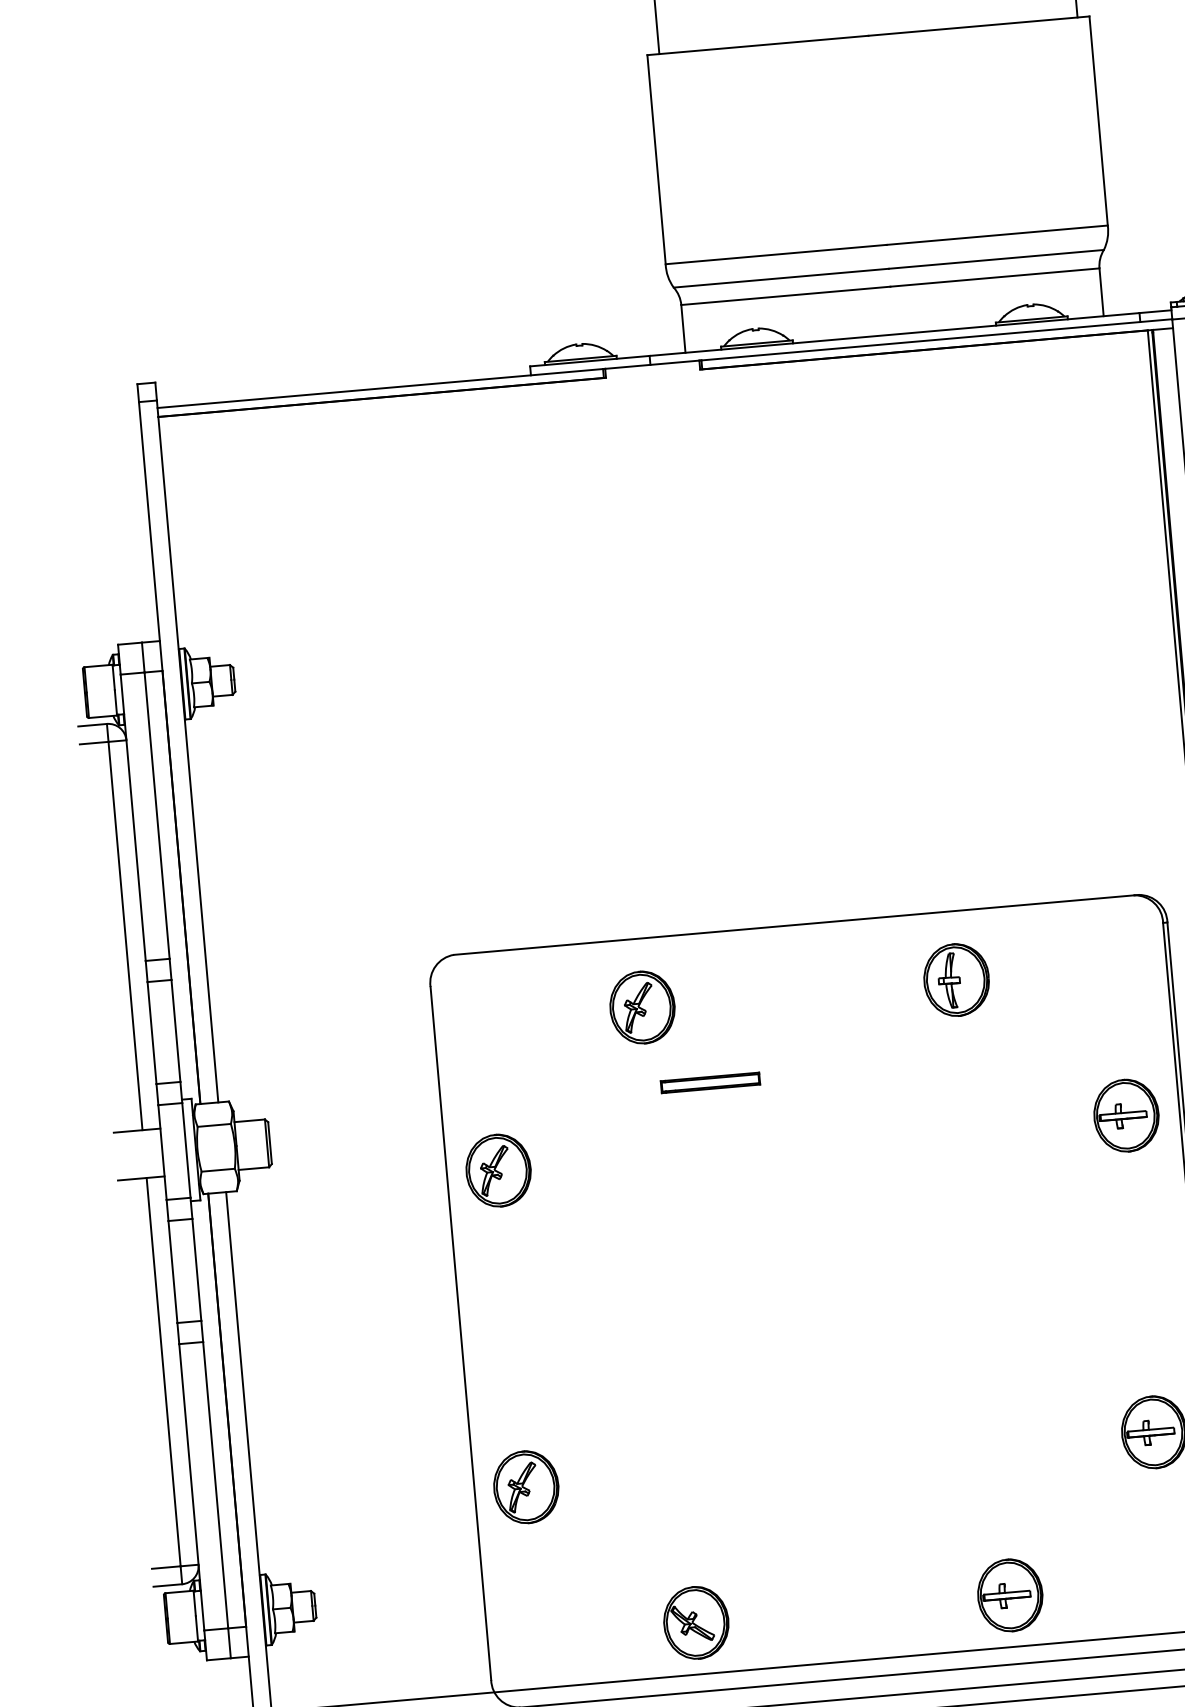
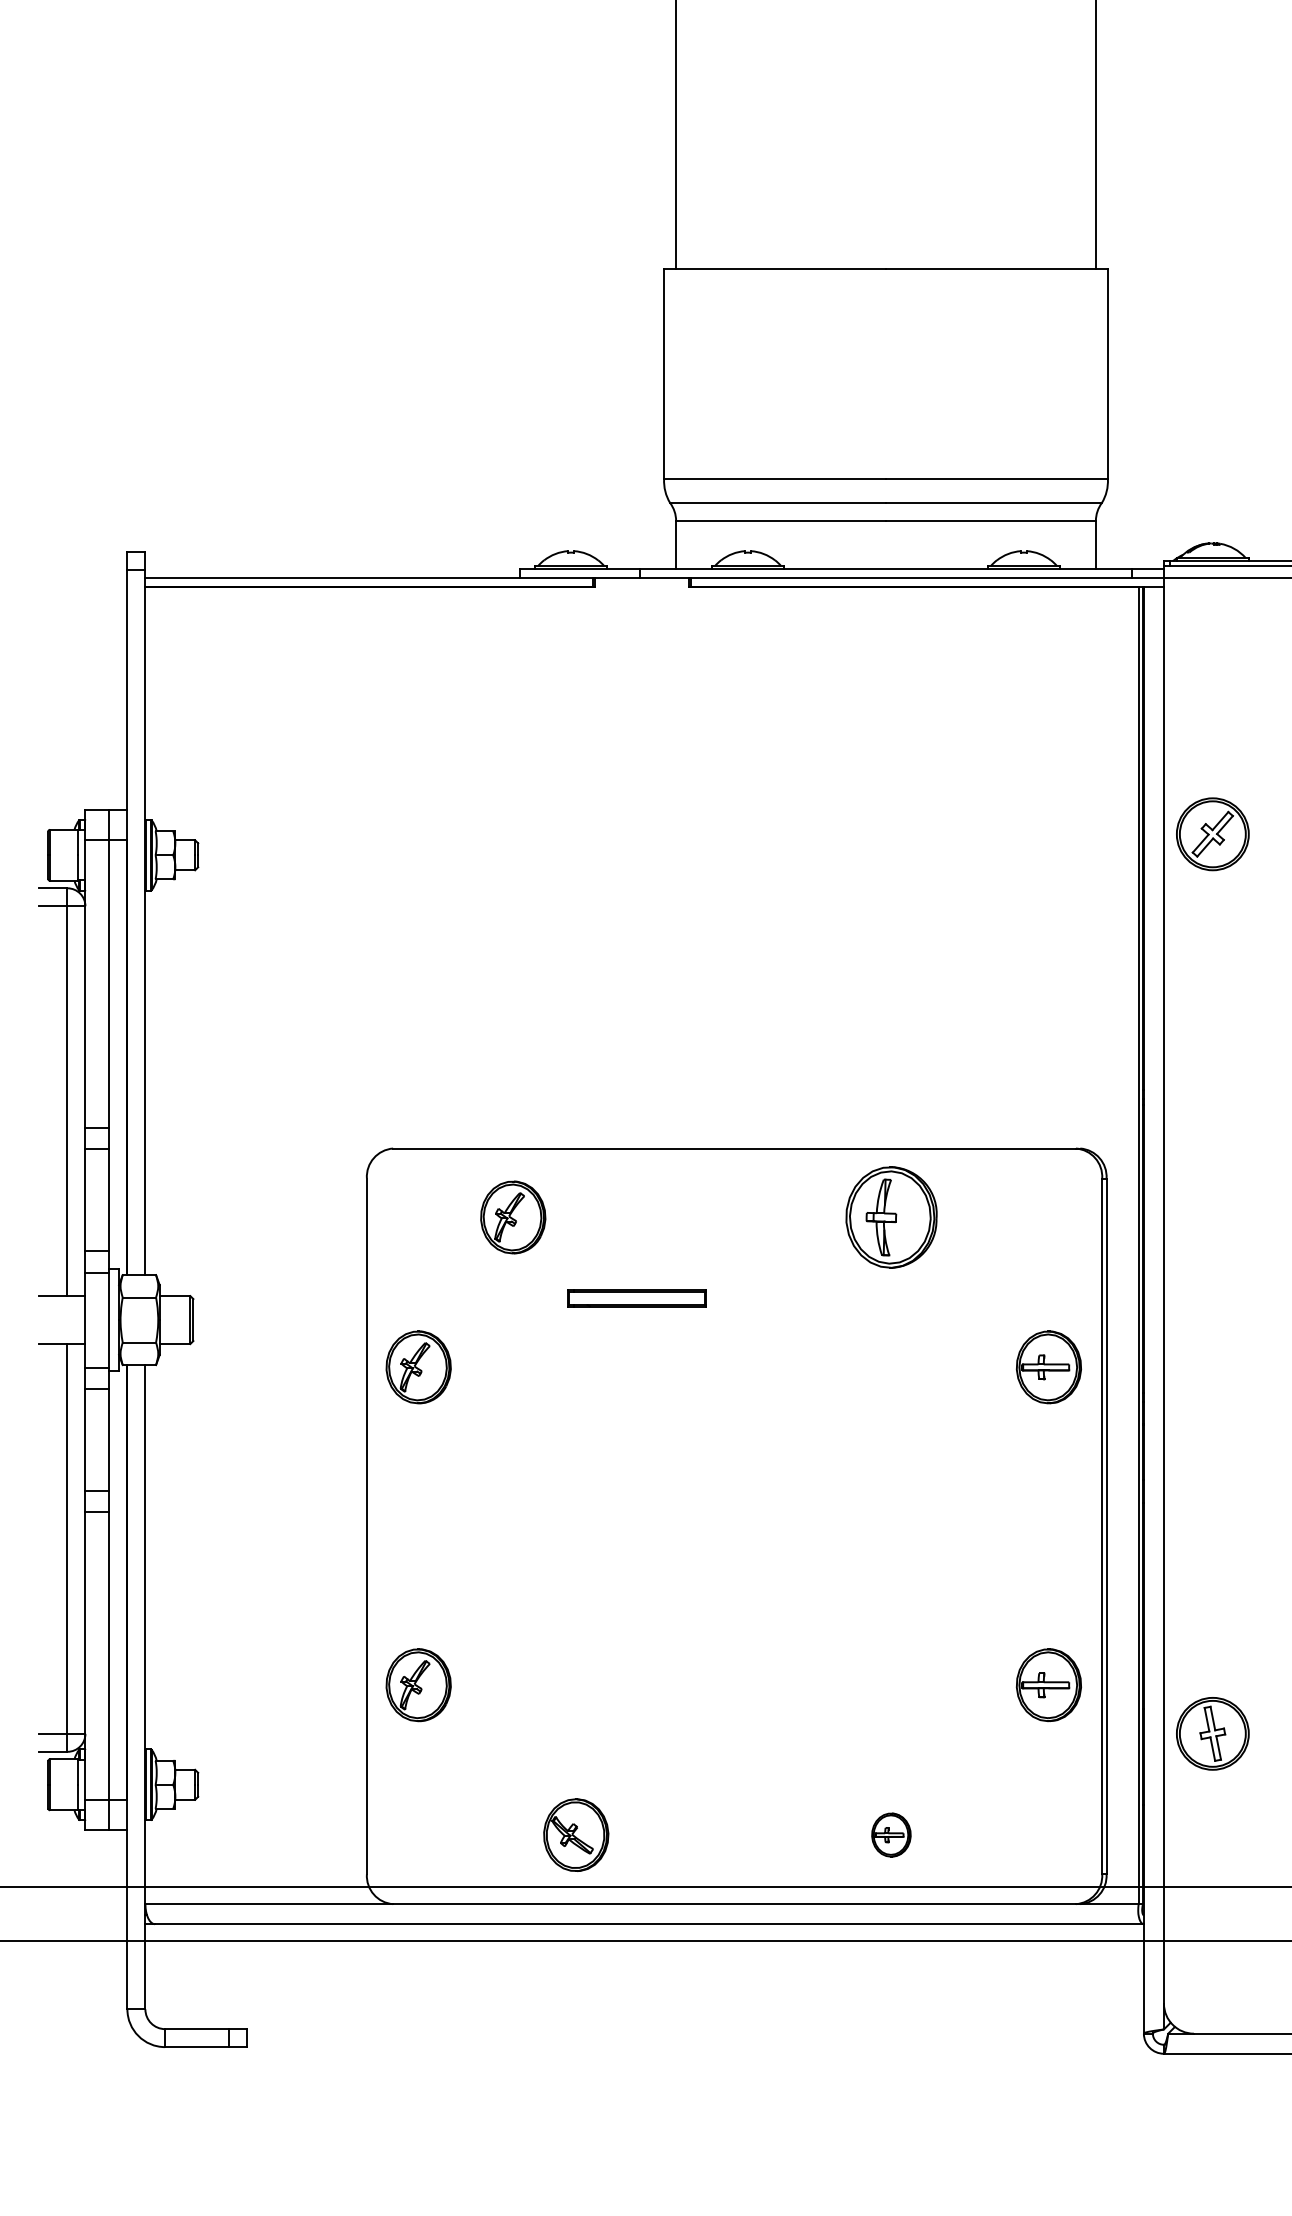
part: (956, 980) -> (891, 1217), size x1.4
part: (642, 1007) -> (513, 1217), moved
part: (710, 1081) -> (637, 1297), size x1.4
part: (1010, 1594) -> (891, 1834), size x0.6

